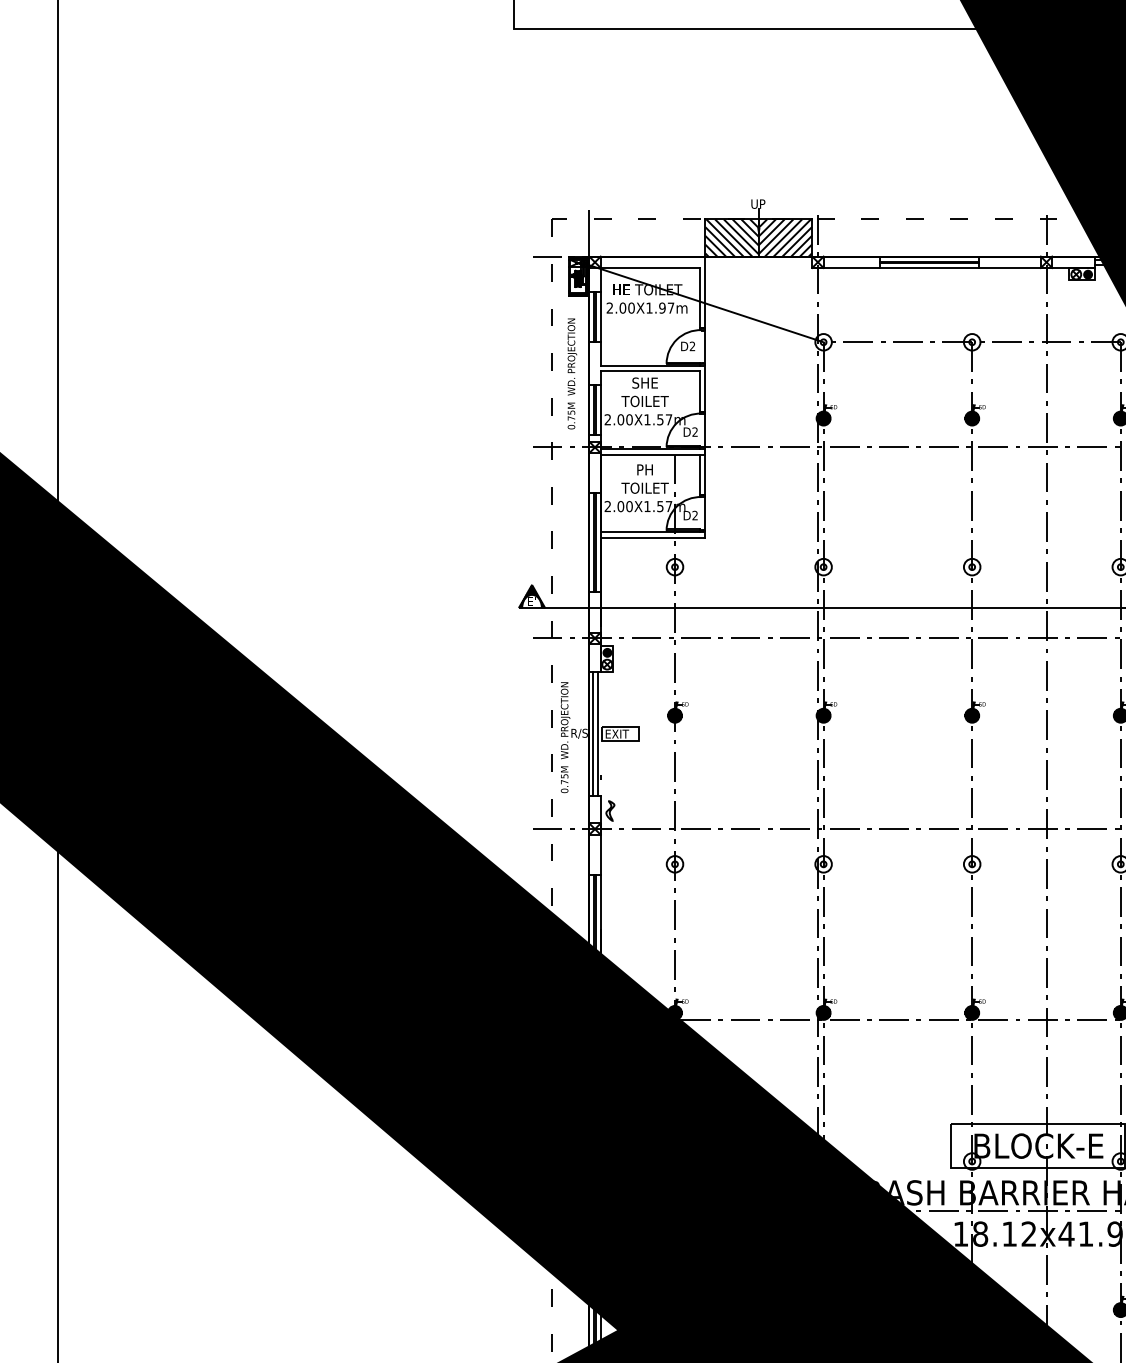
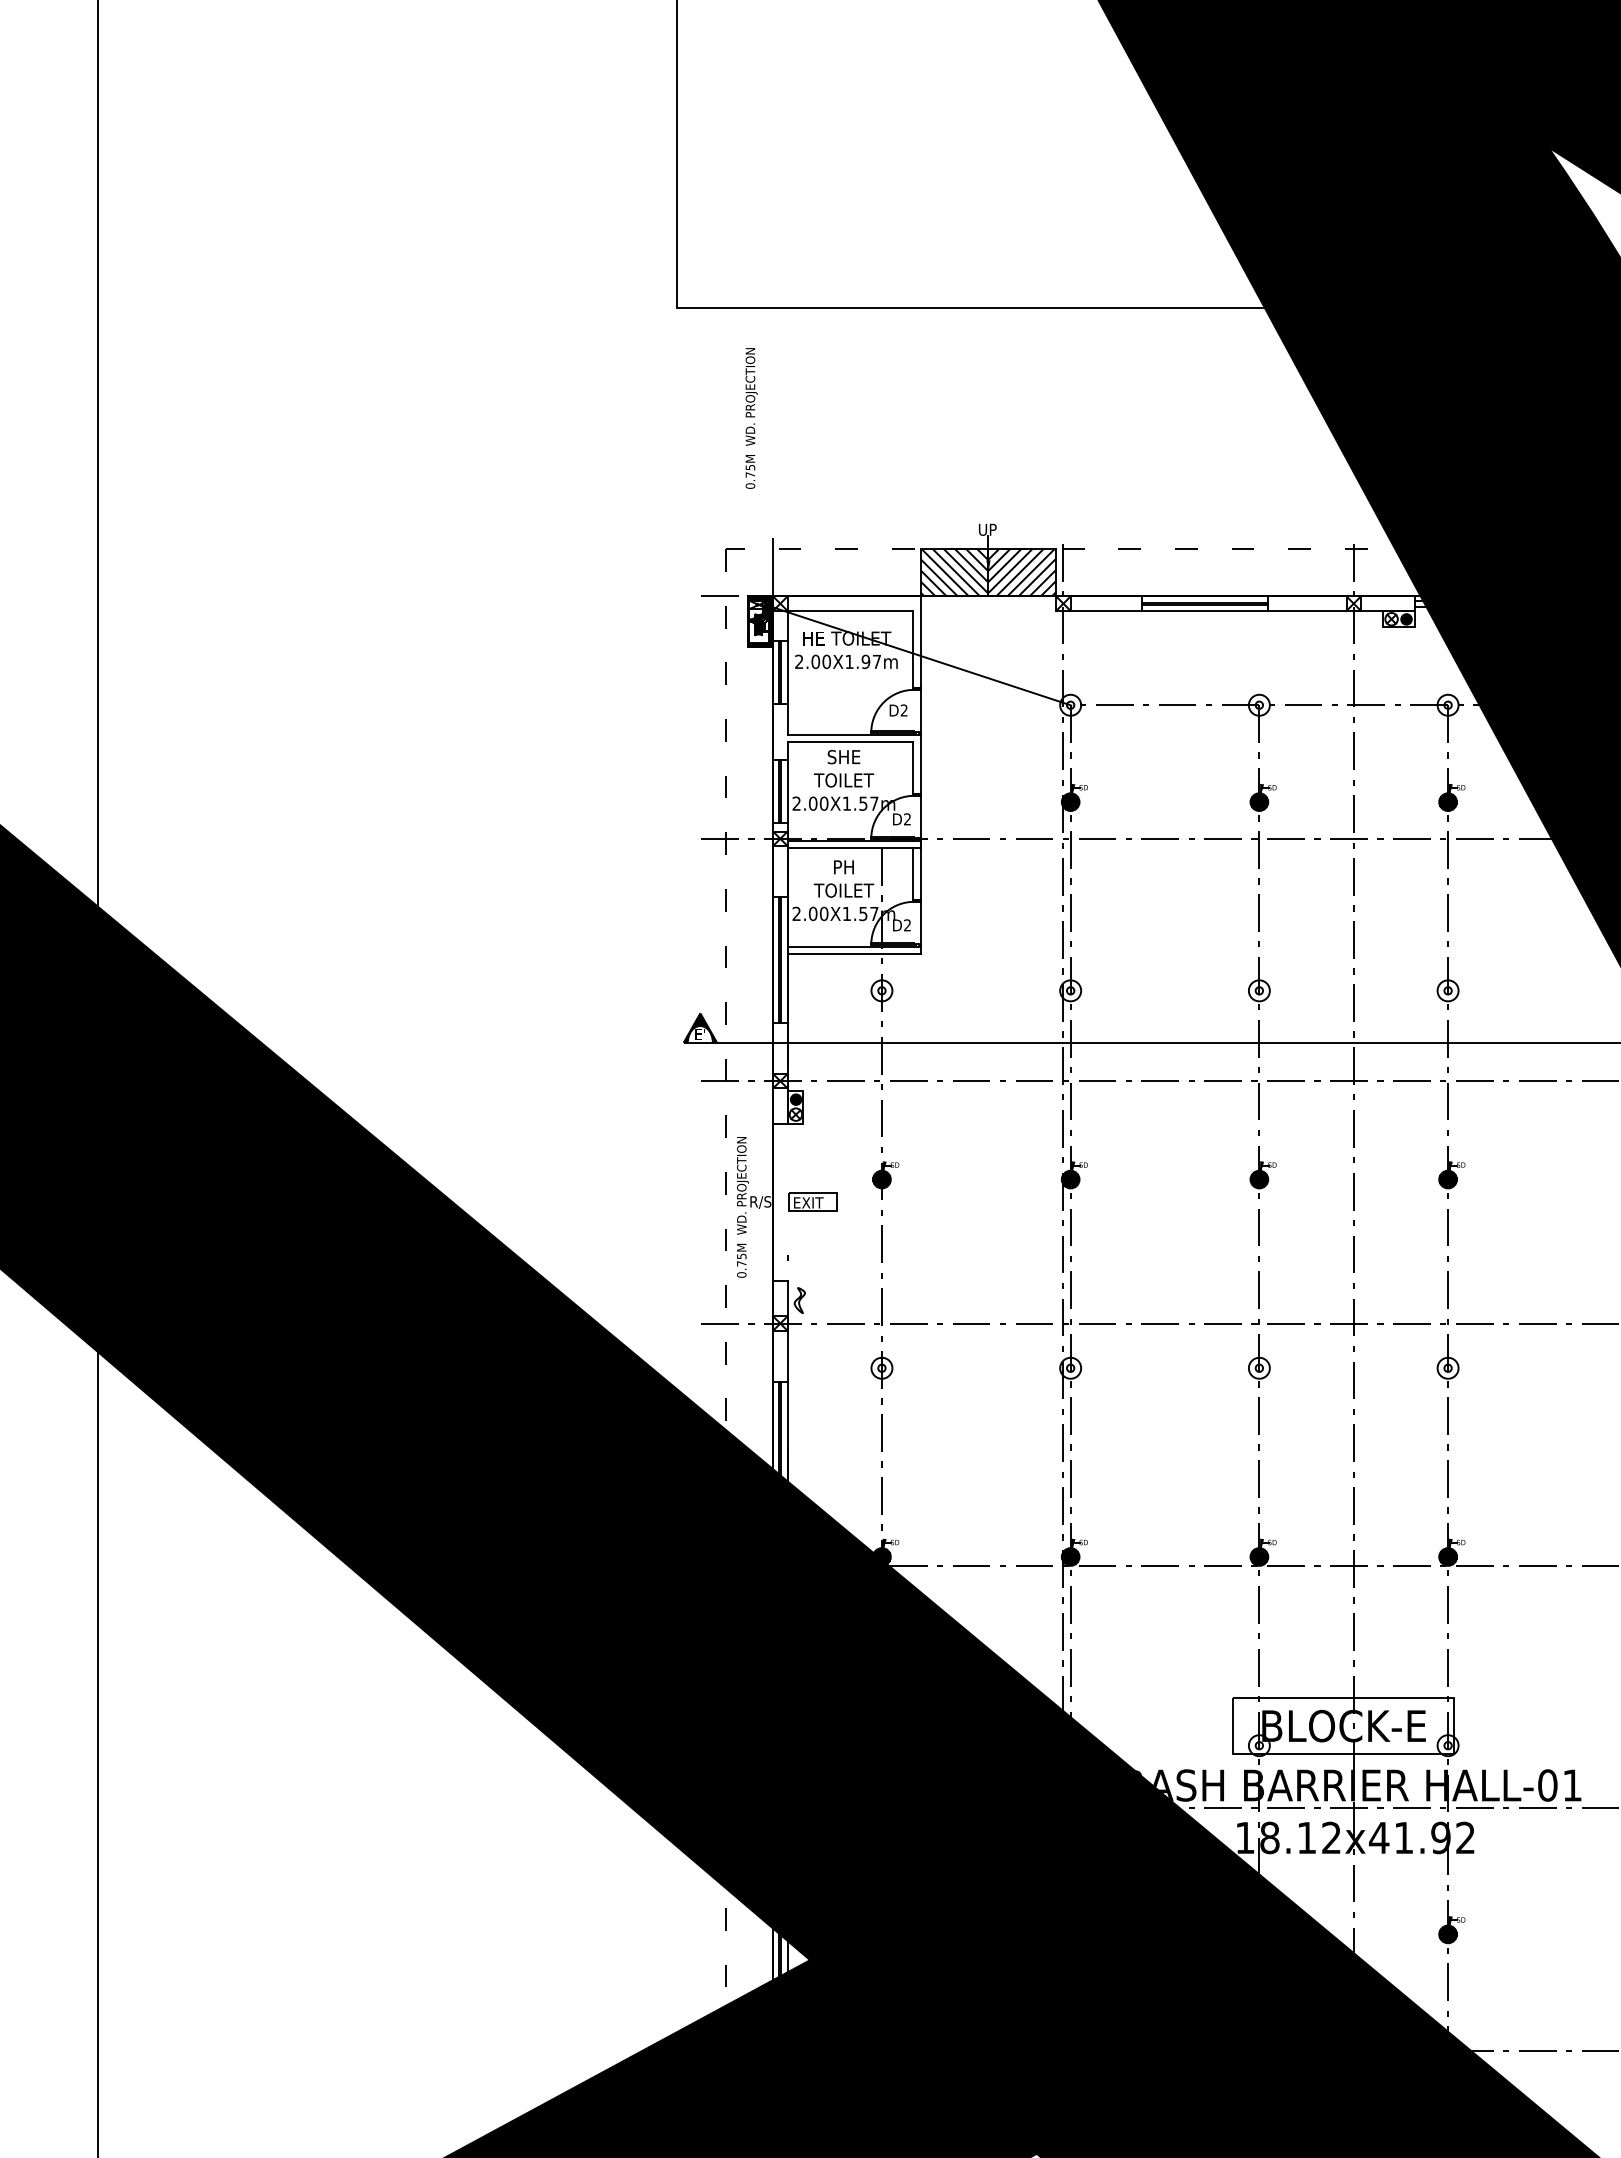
text: (572, 373) -> (751, 418), moved
line: (592, 733) -> (777, 1202), removed
line: (597, 733) -> (783, 1202), removed

